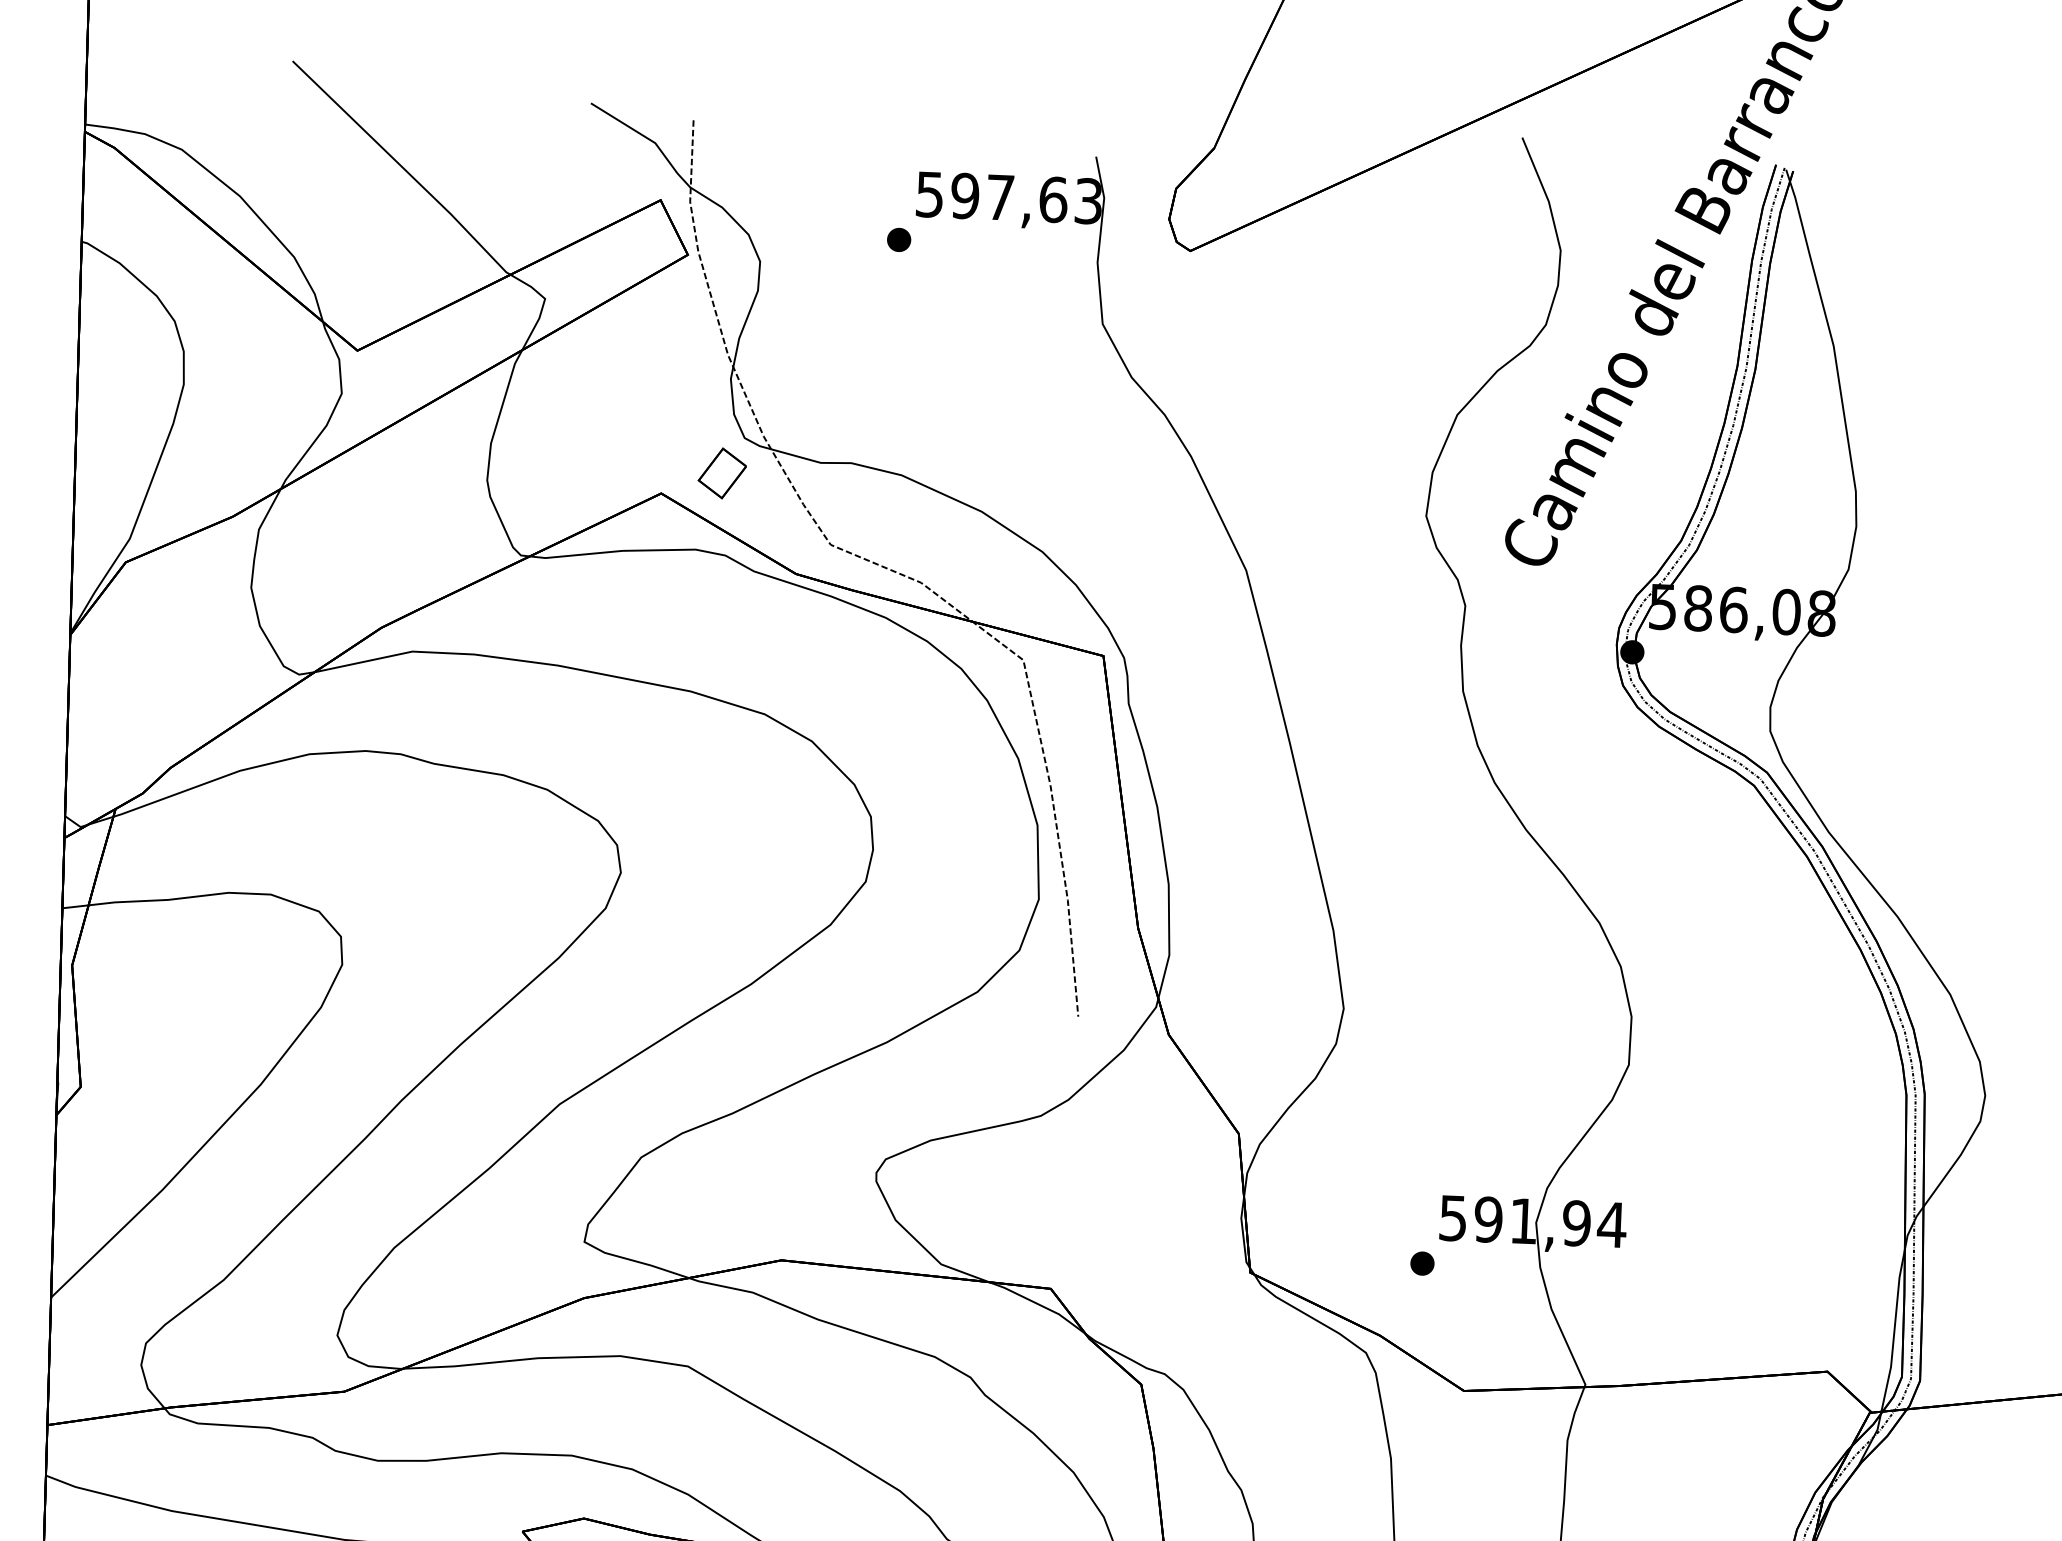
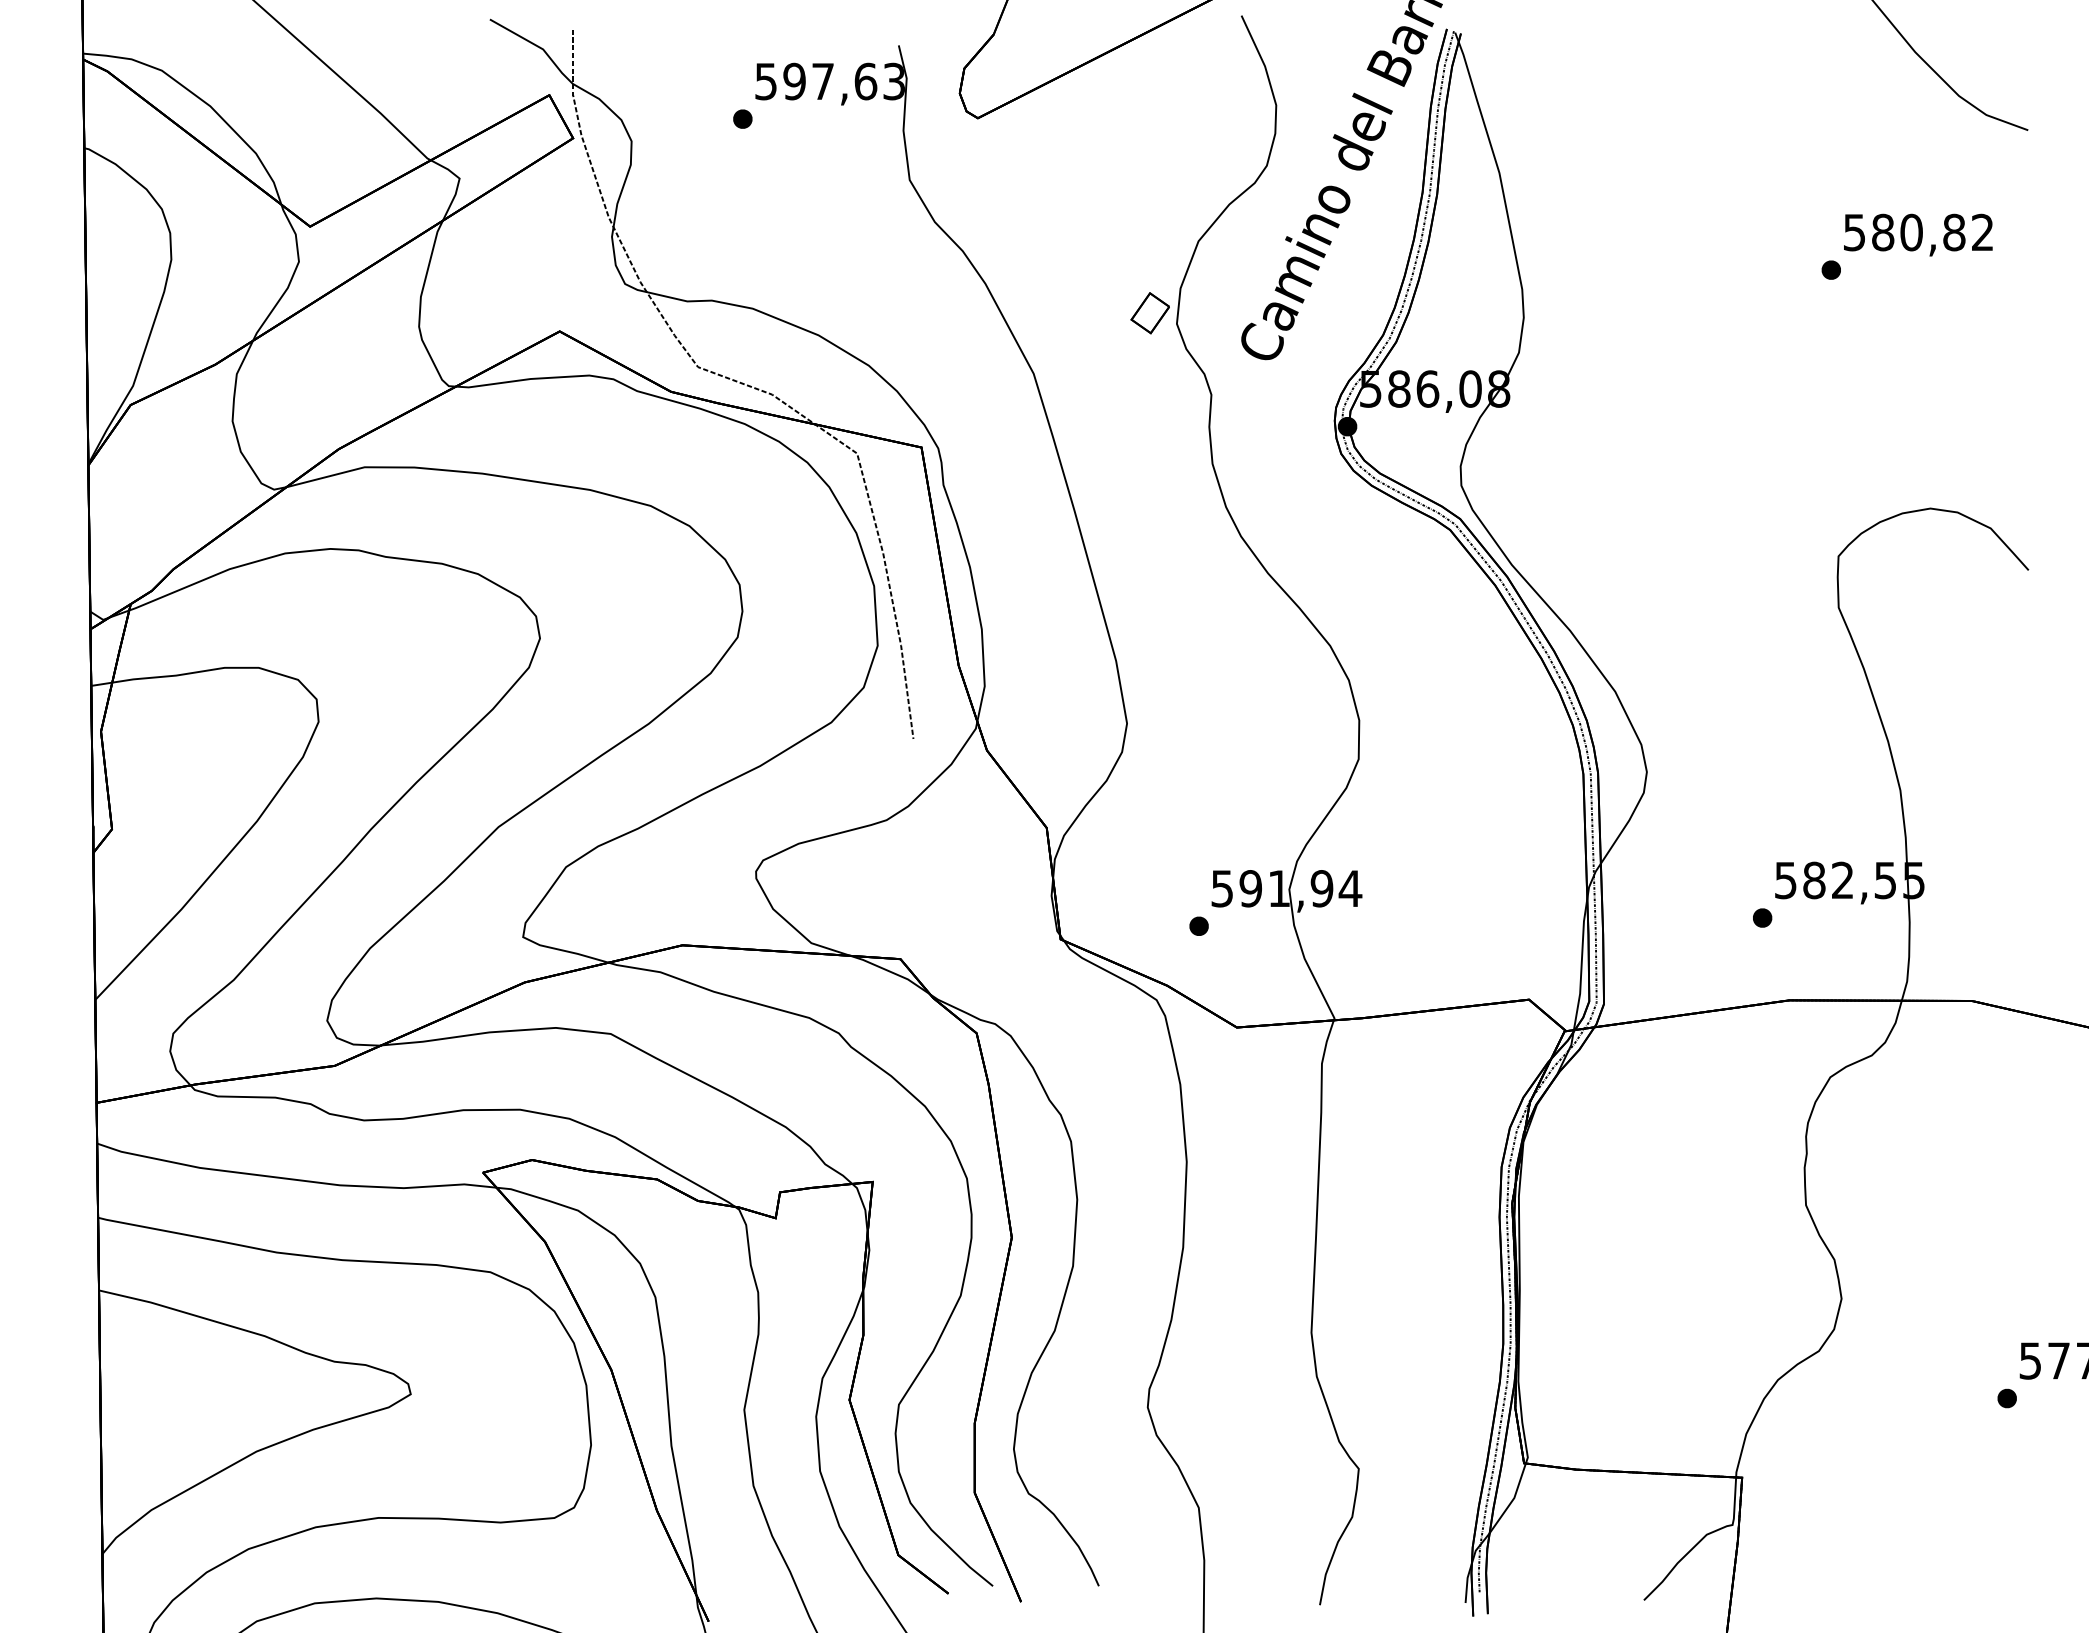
part: (721, 473) -> (1149, 313), moved

